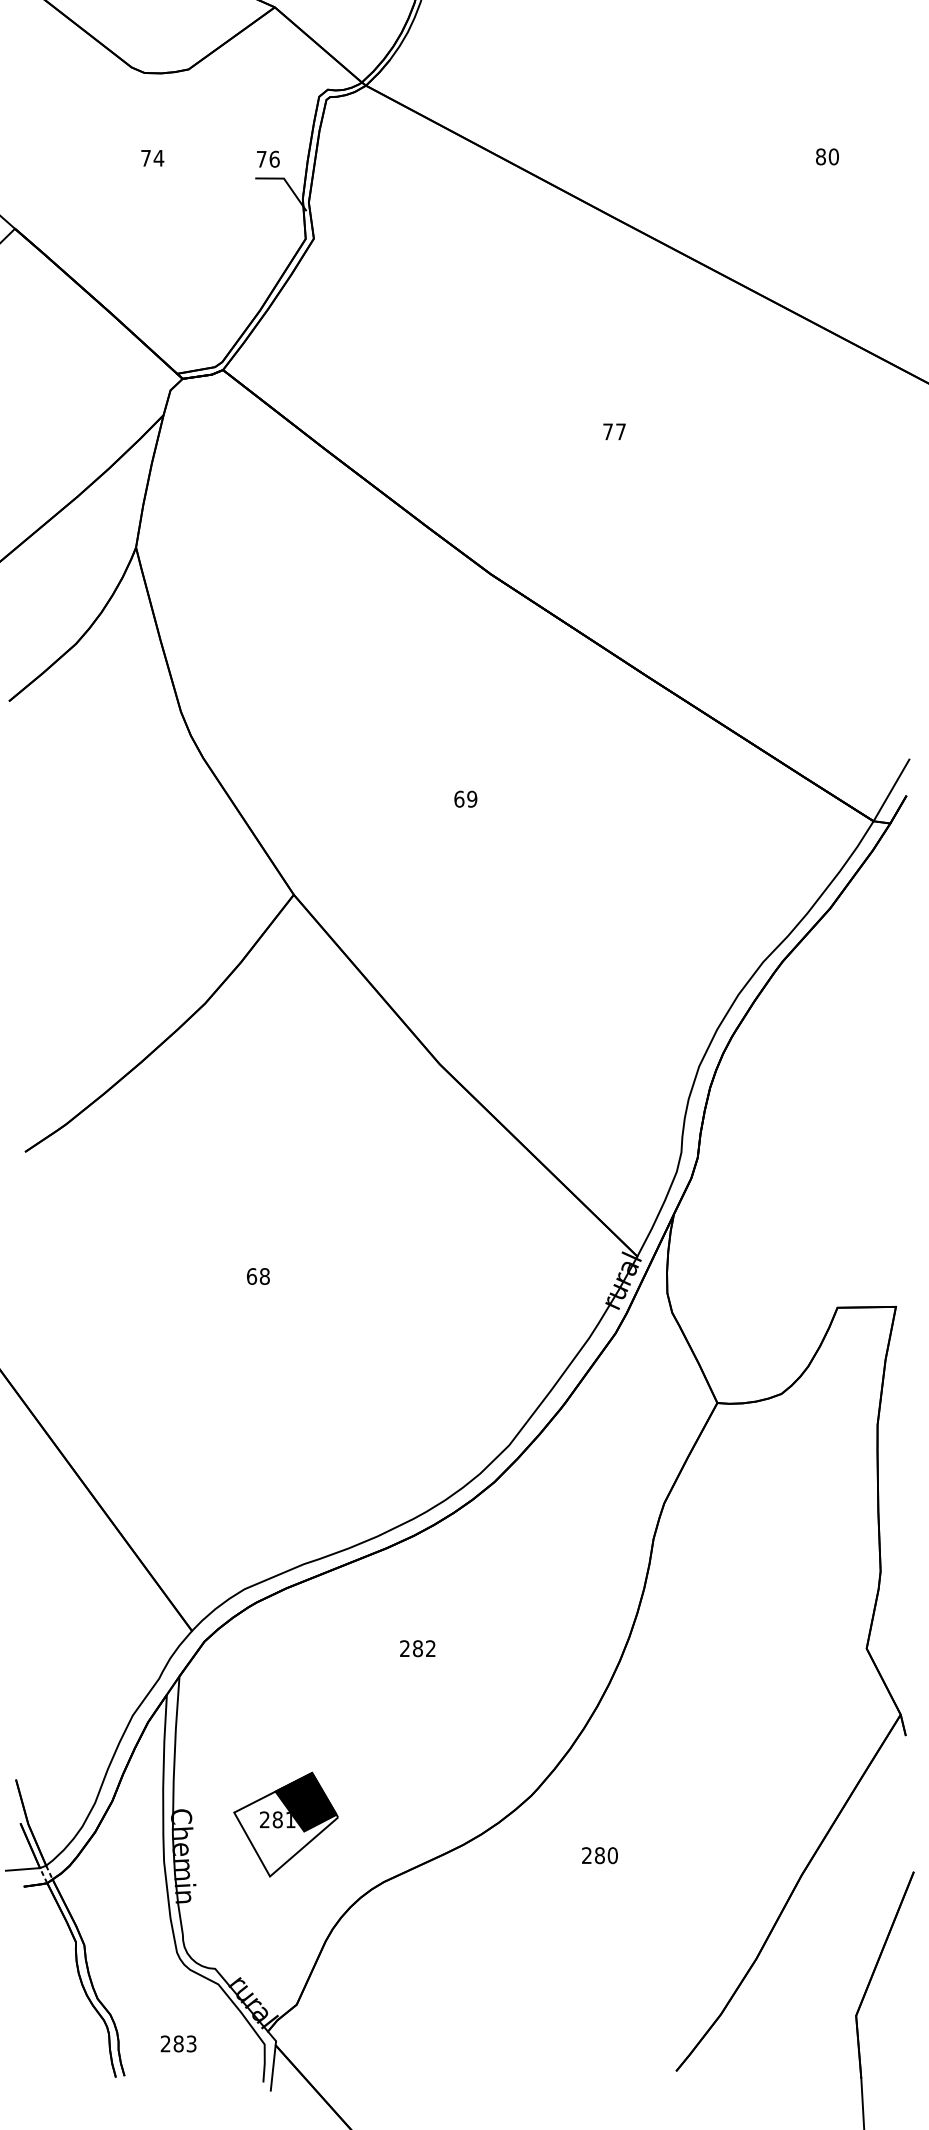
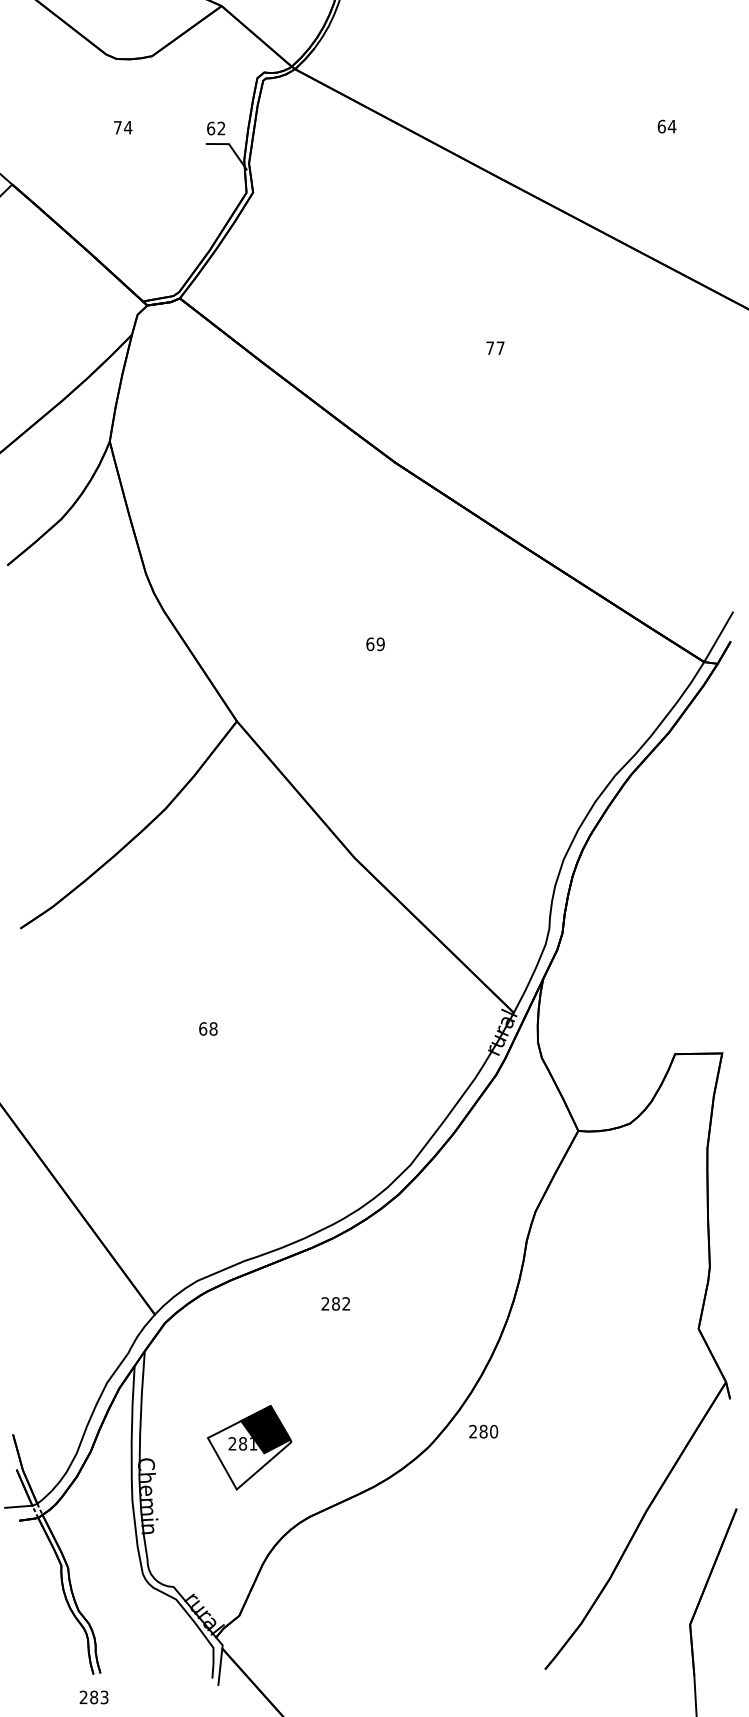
text: (826, 156) -> (666, 126), 80 -> 64
text: (268, 159) -> (216, 128), 76 -> 62
text: (417, 1648) -> (335, 1303), moved
part: (285, 1824) -> (249, 1447), moved
text: (599, 1855) -> (483, 1431), moved
text: (177, 2043) -> (93, 1697), moved

